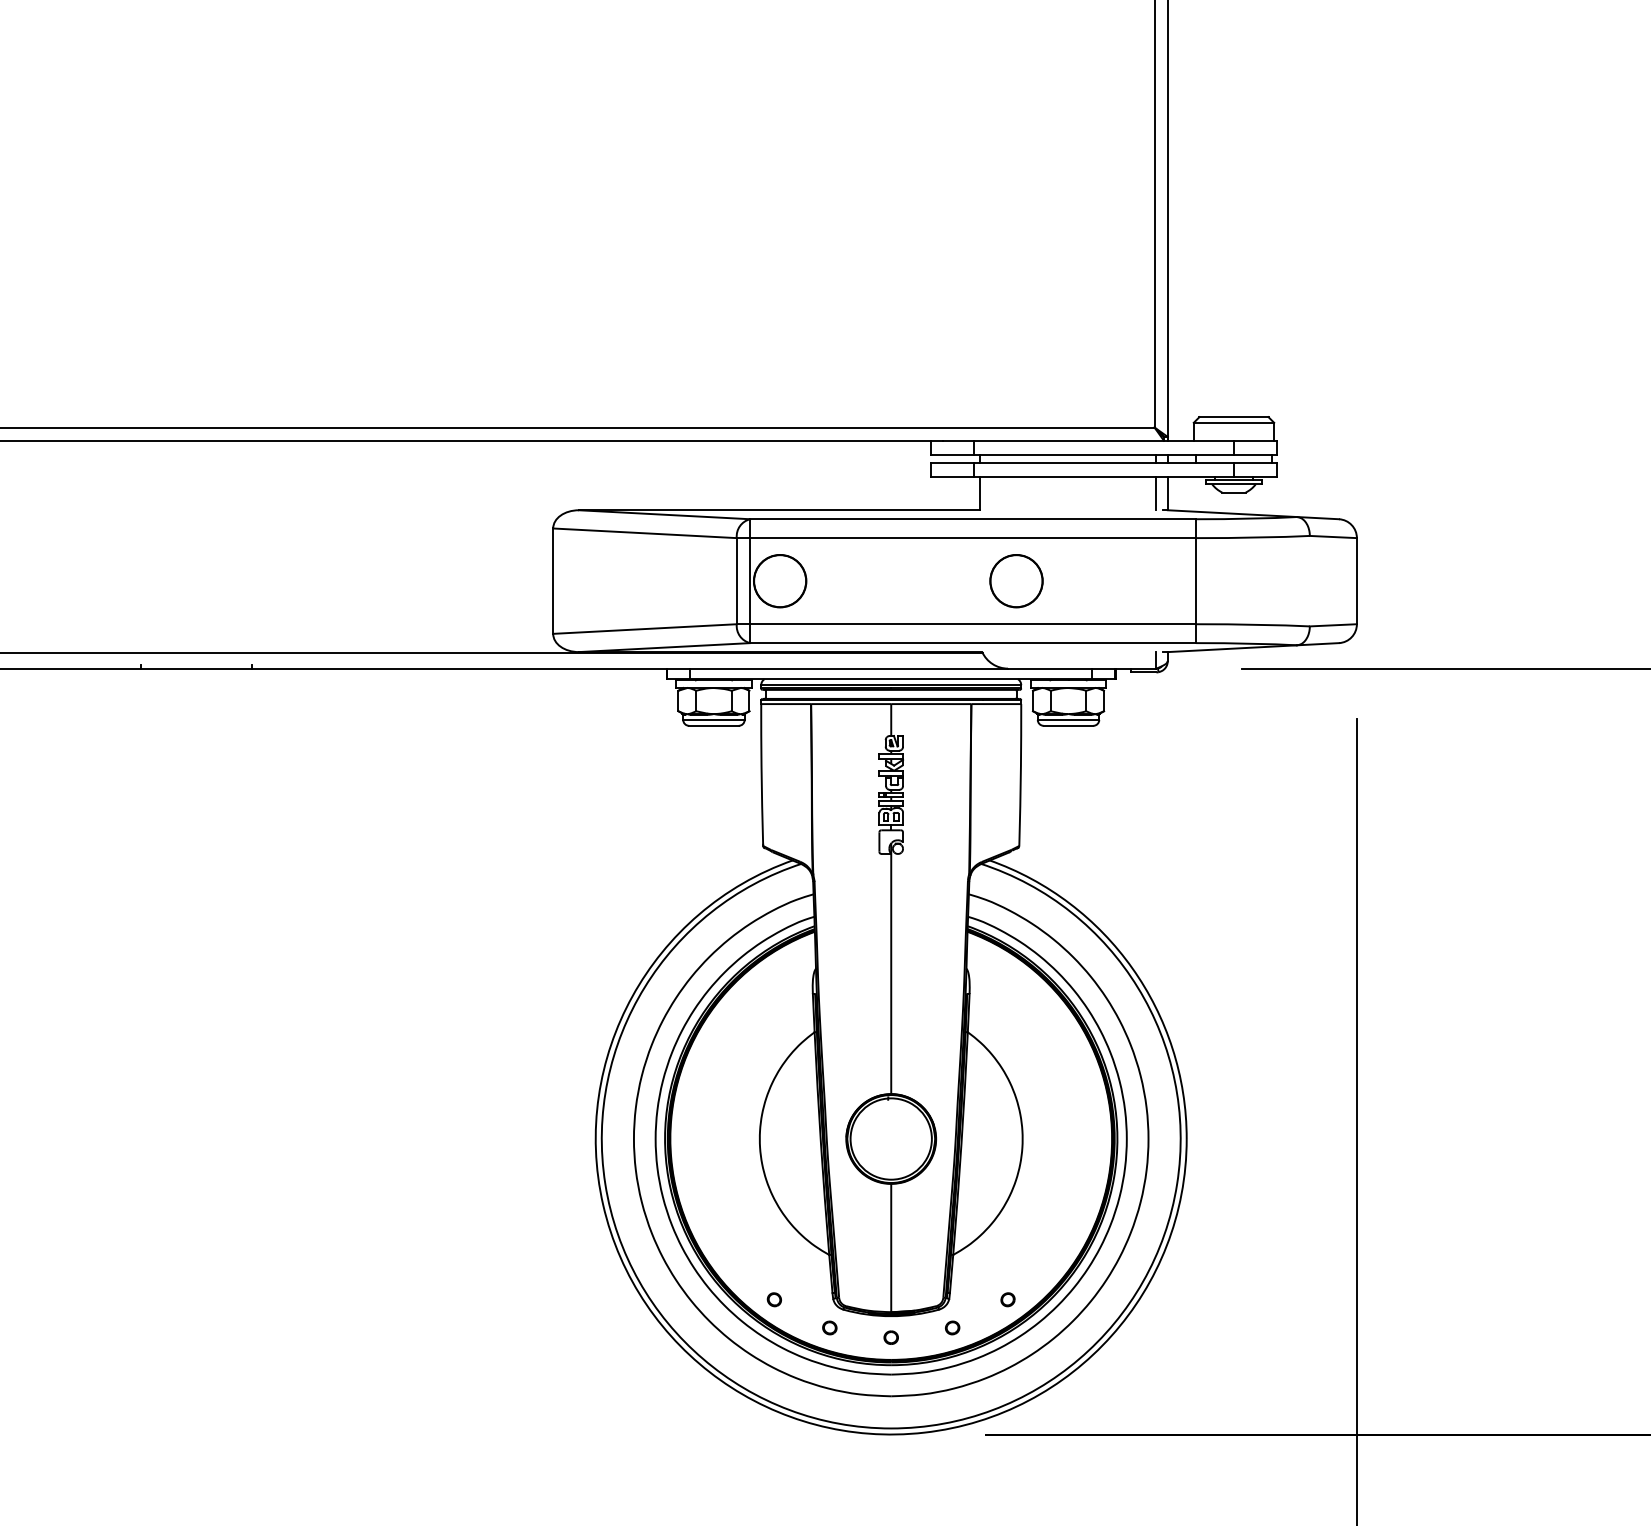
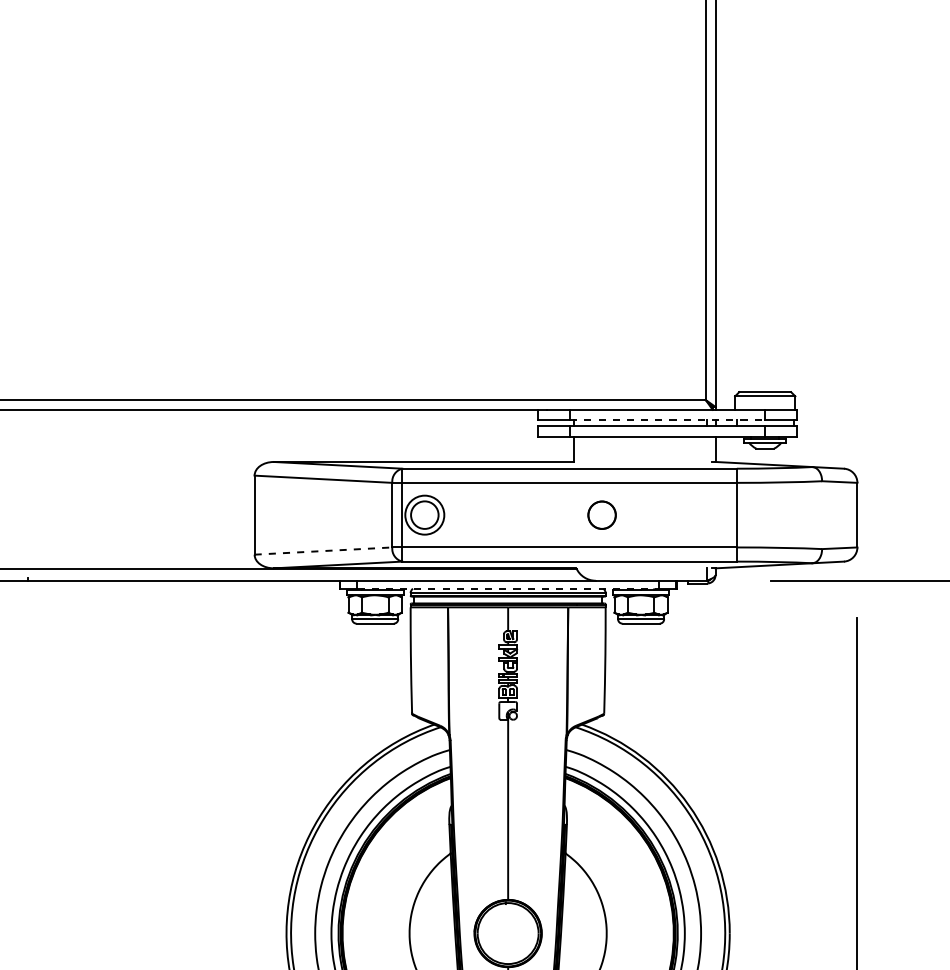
line: (1104, 454) -> (668, 420), solid -> dashed
line: (1156, 493) -> (707, 449), removed
circle: (779, 580) -> (424, 514), size x0.7
circle: (1016, 581) -> (602, 515), size x0.7
line: (644, 629) -> (323, 551), solid -> dashed
line: (891, 679) -> (508, 588), solid -> dashed

